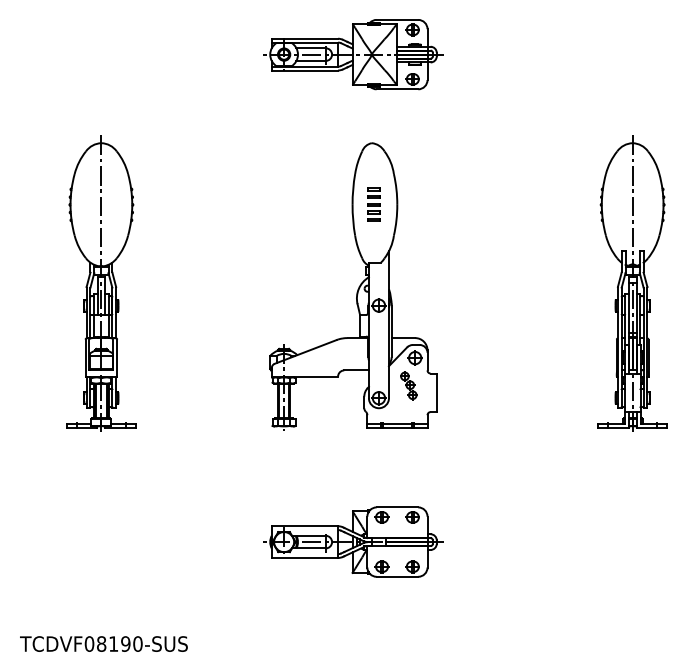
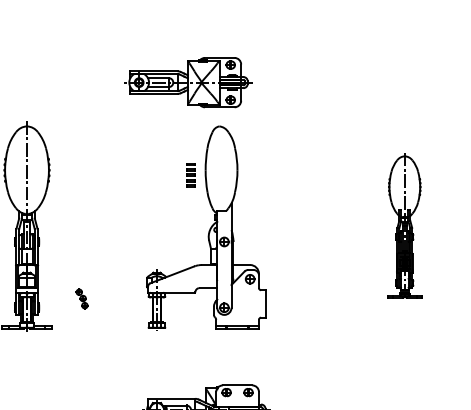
part: (353, 54) -> (188, 82), moved
part: (373, 204) -> (190, 174), moved
part: (632, 283) -> (404, 226), size x0.7
part: (408, 385) -> (81, 298), moved

